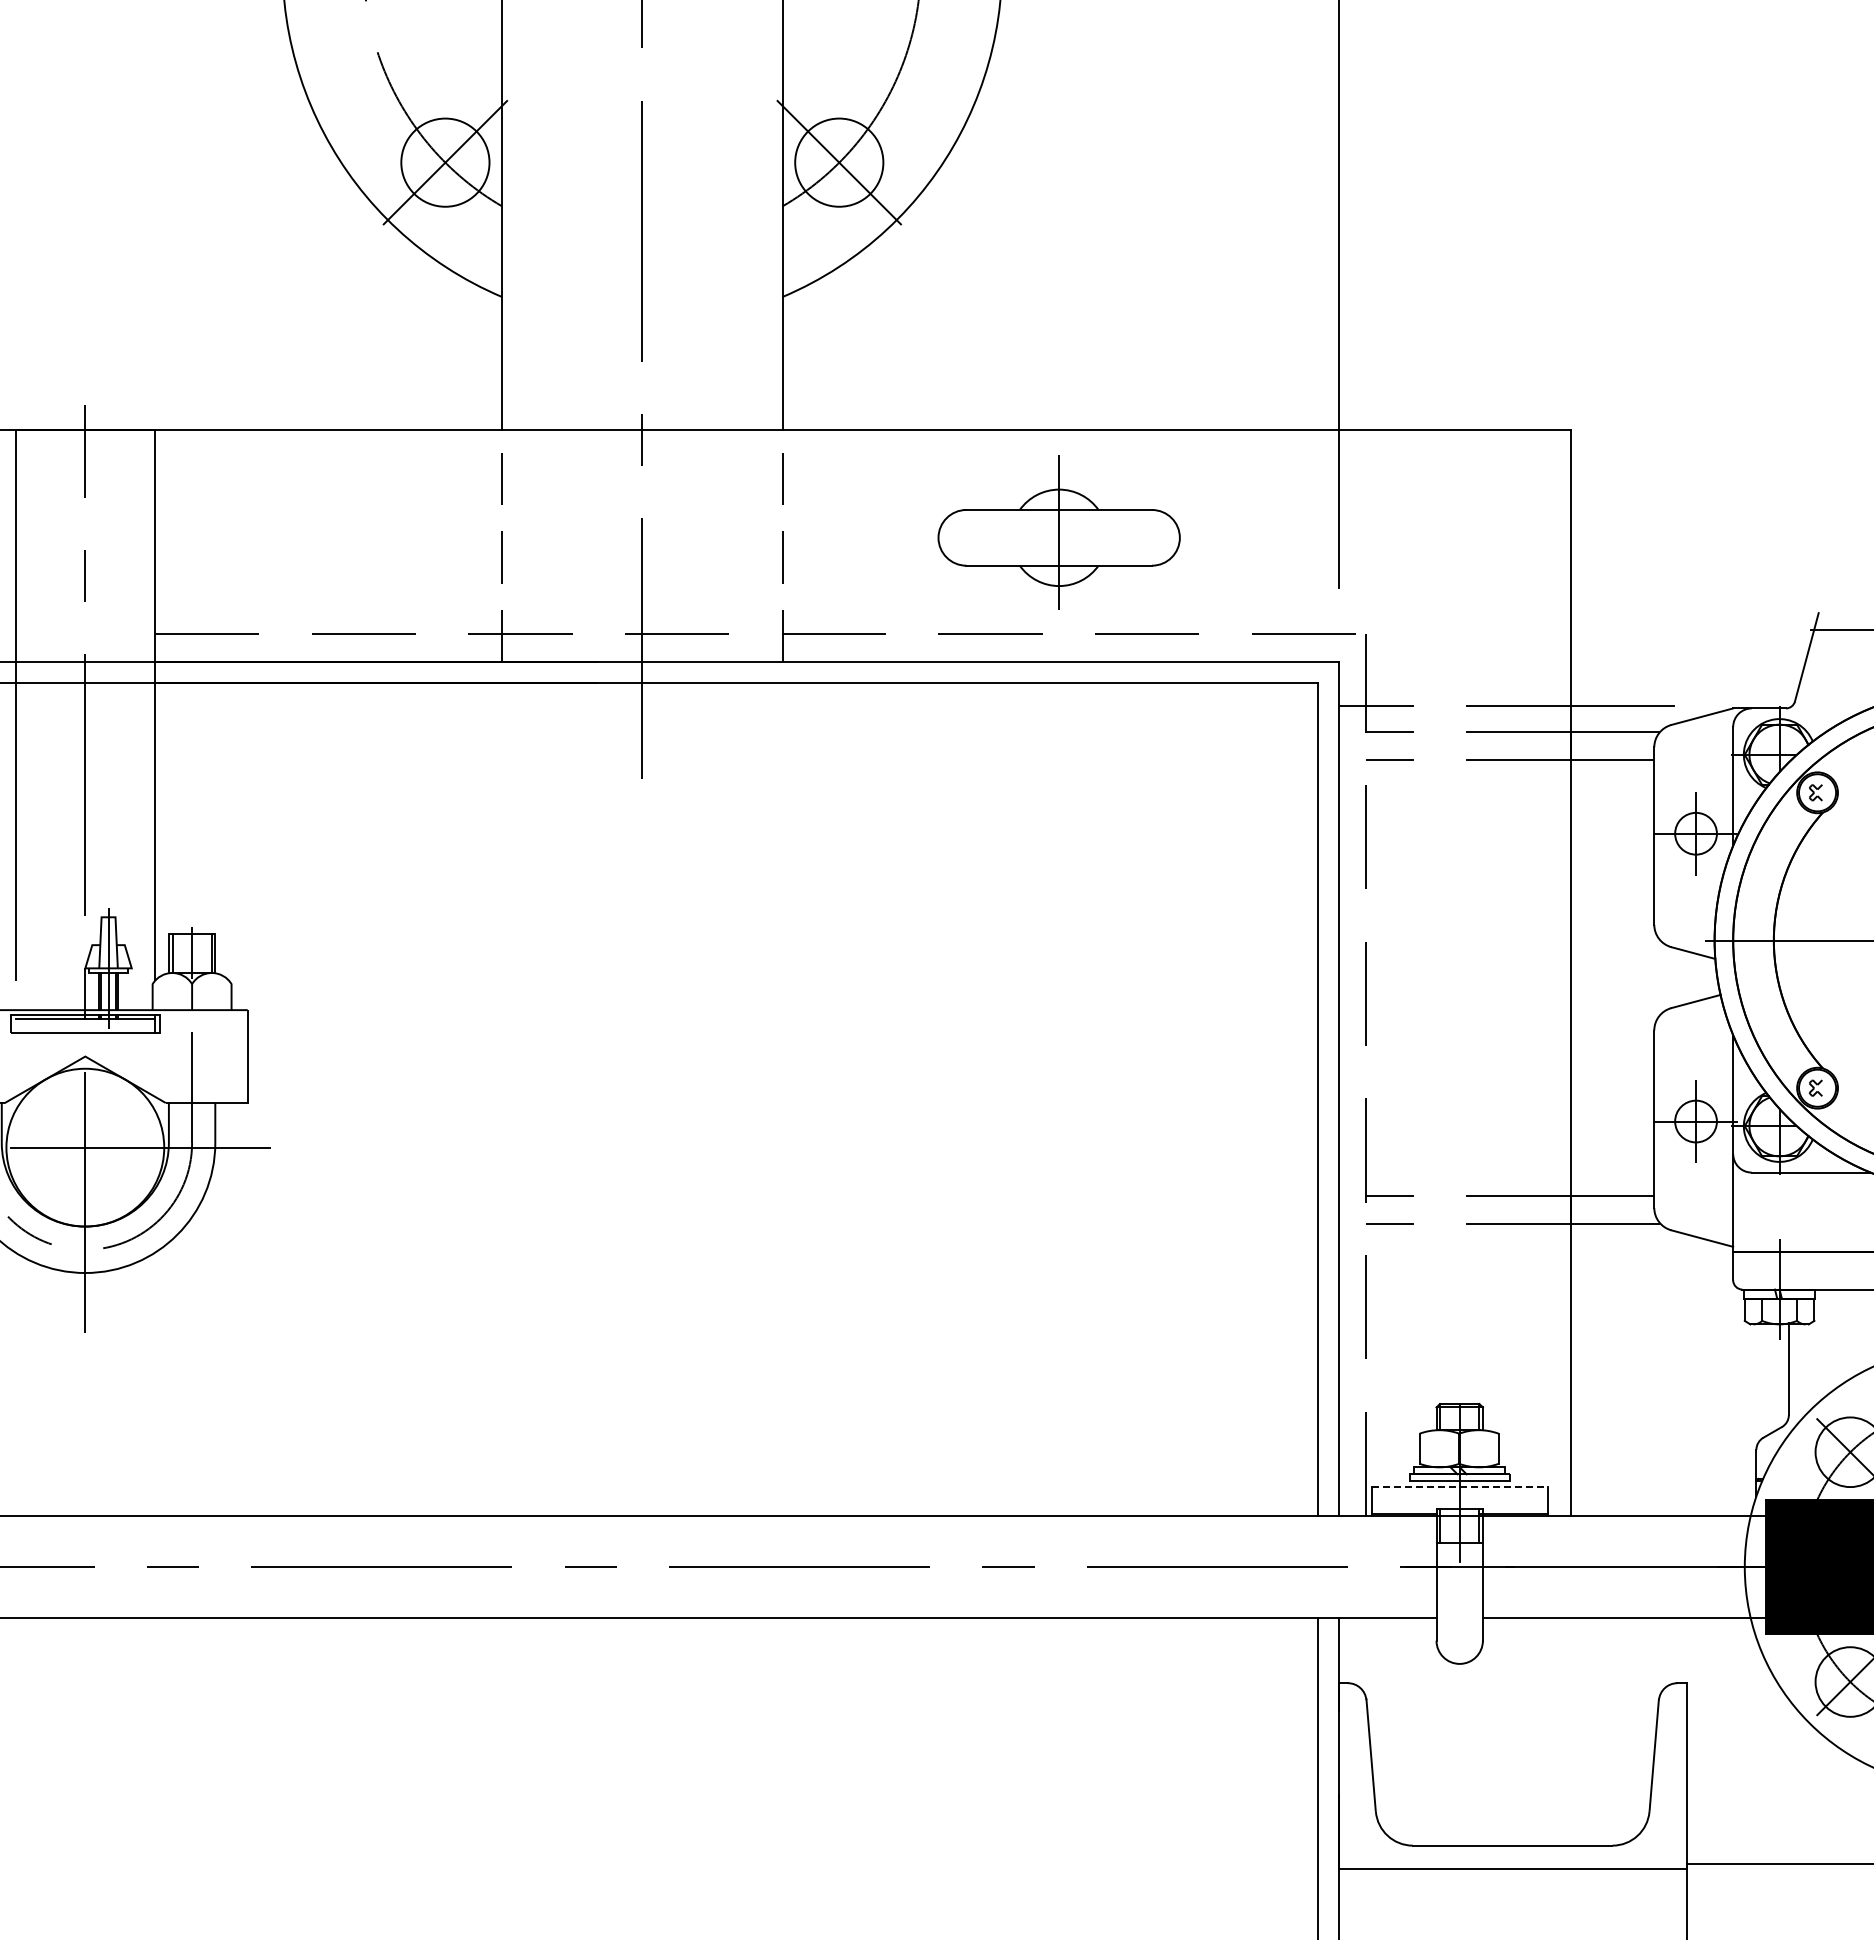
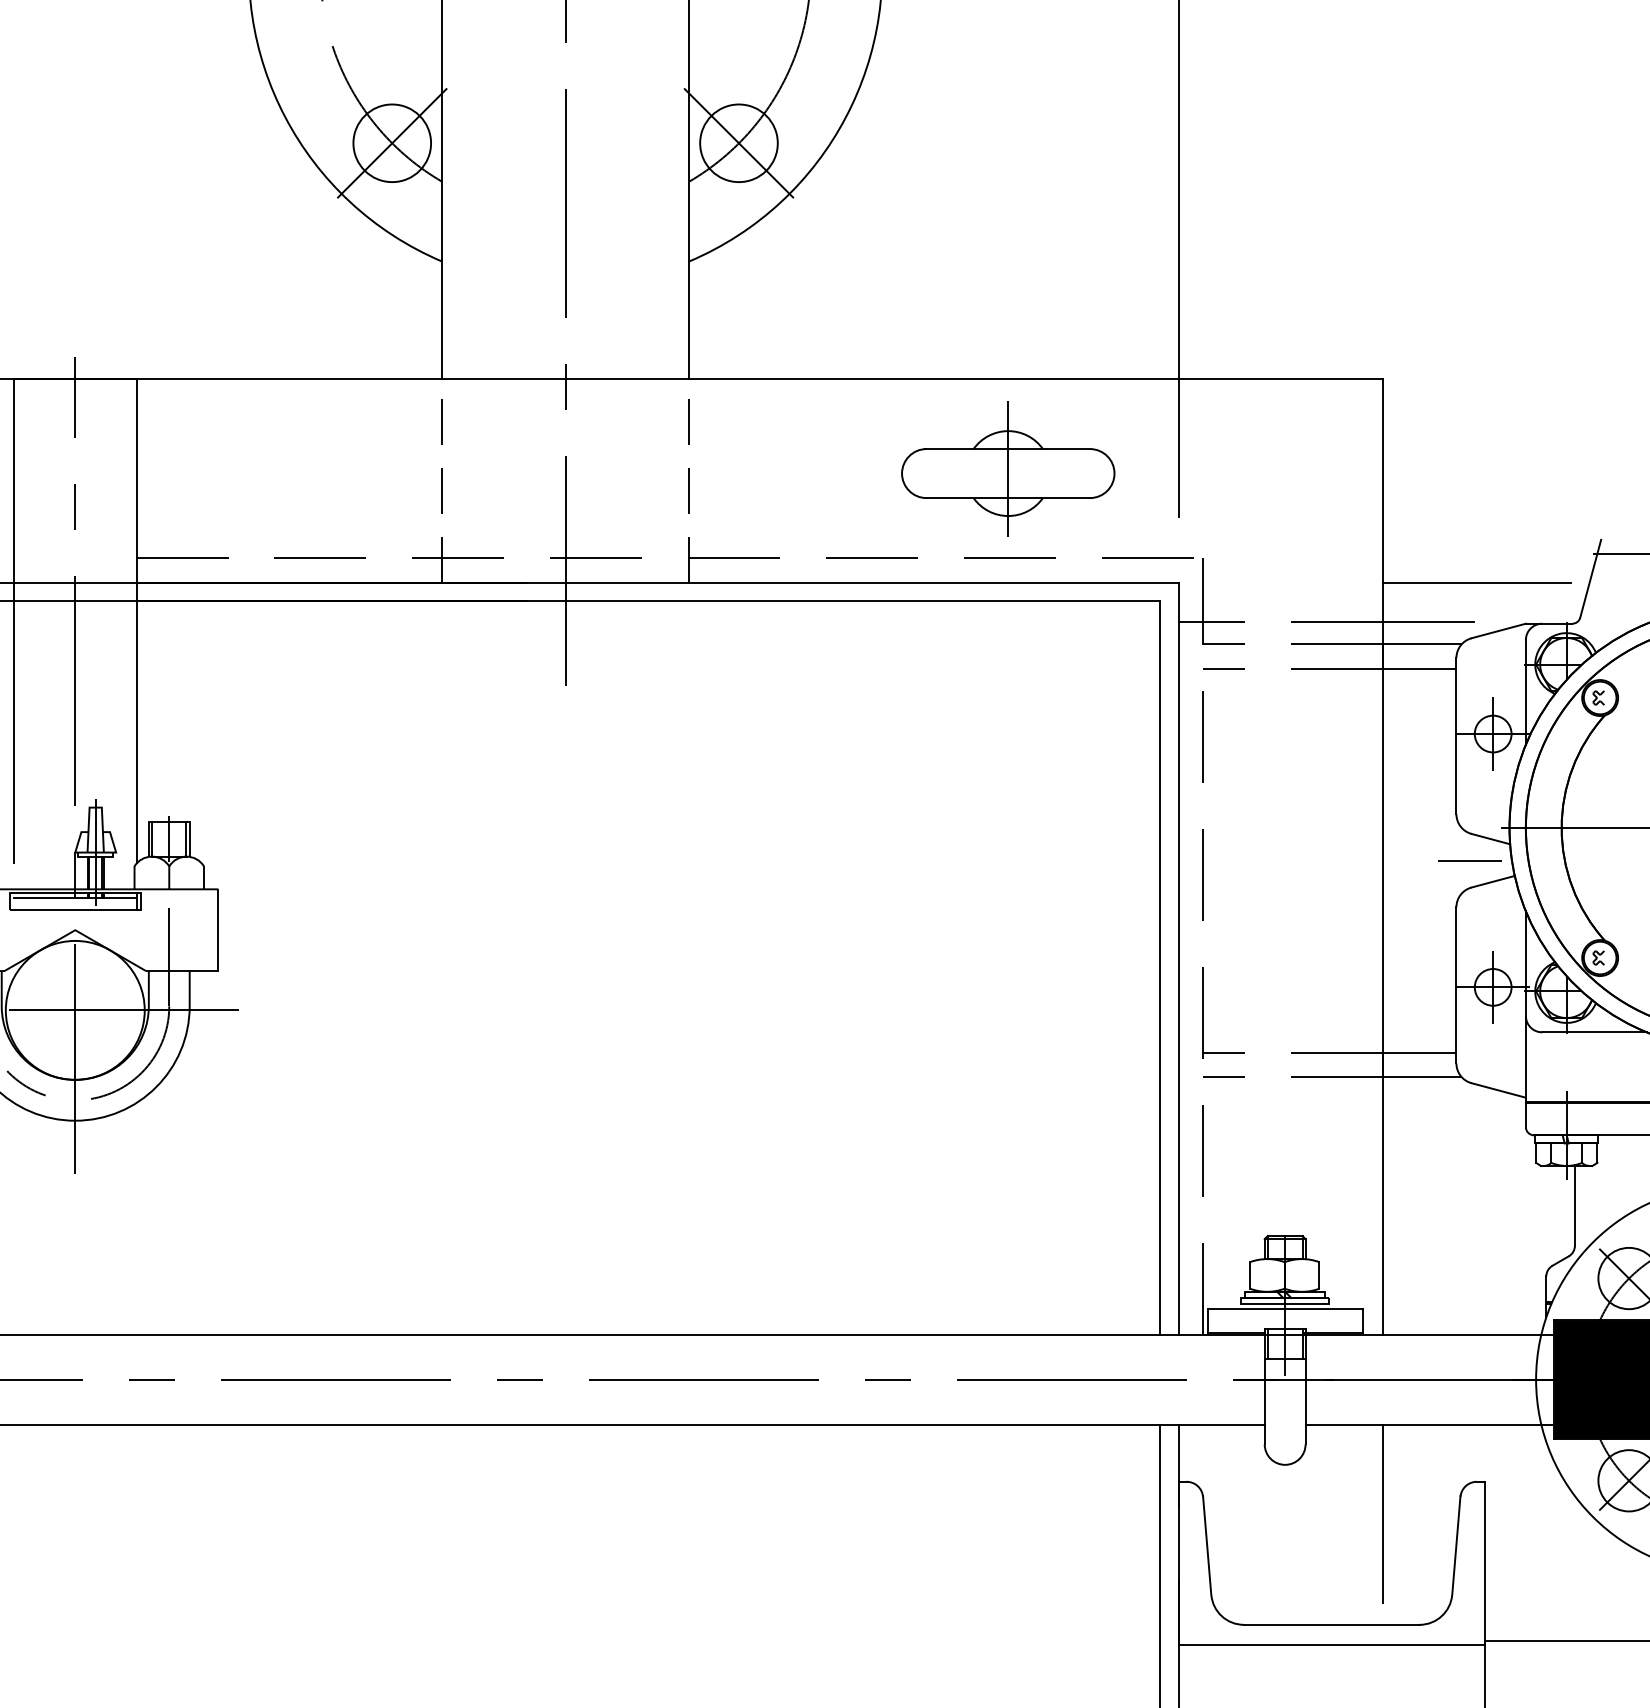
part: (1058, 532) -> (1007, 468), moved
line: (1676, 662) -> (1475, 583), added
line: (1669, 977) -> (1469, 860), added
line: (1460, 1486) -> (1285, 1308), dashed -> solid
line: (1570, 1719) -> (1382, 1513), added

